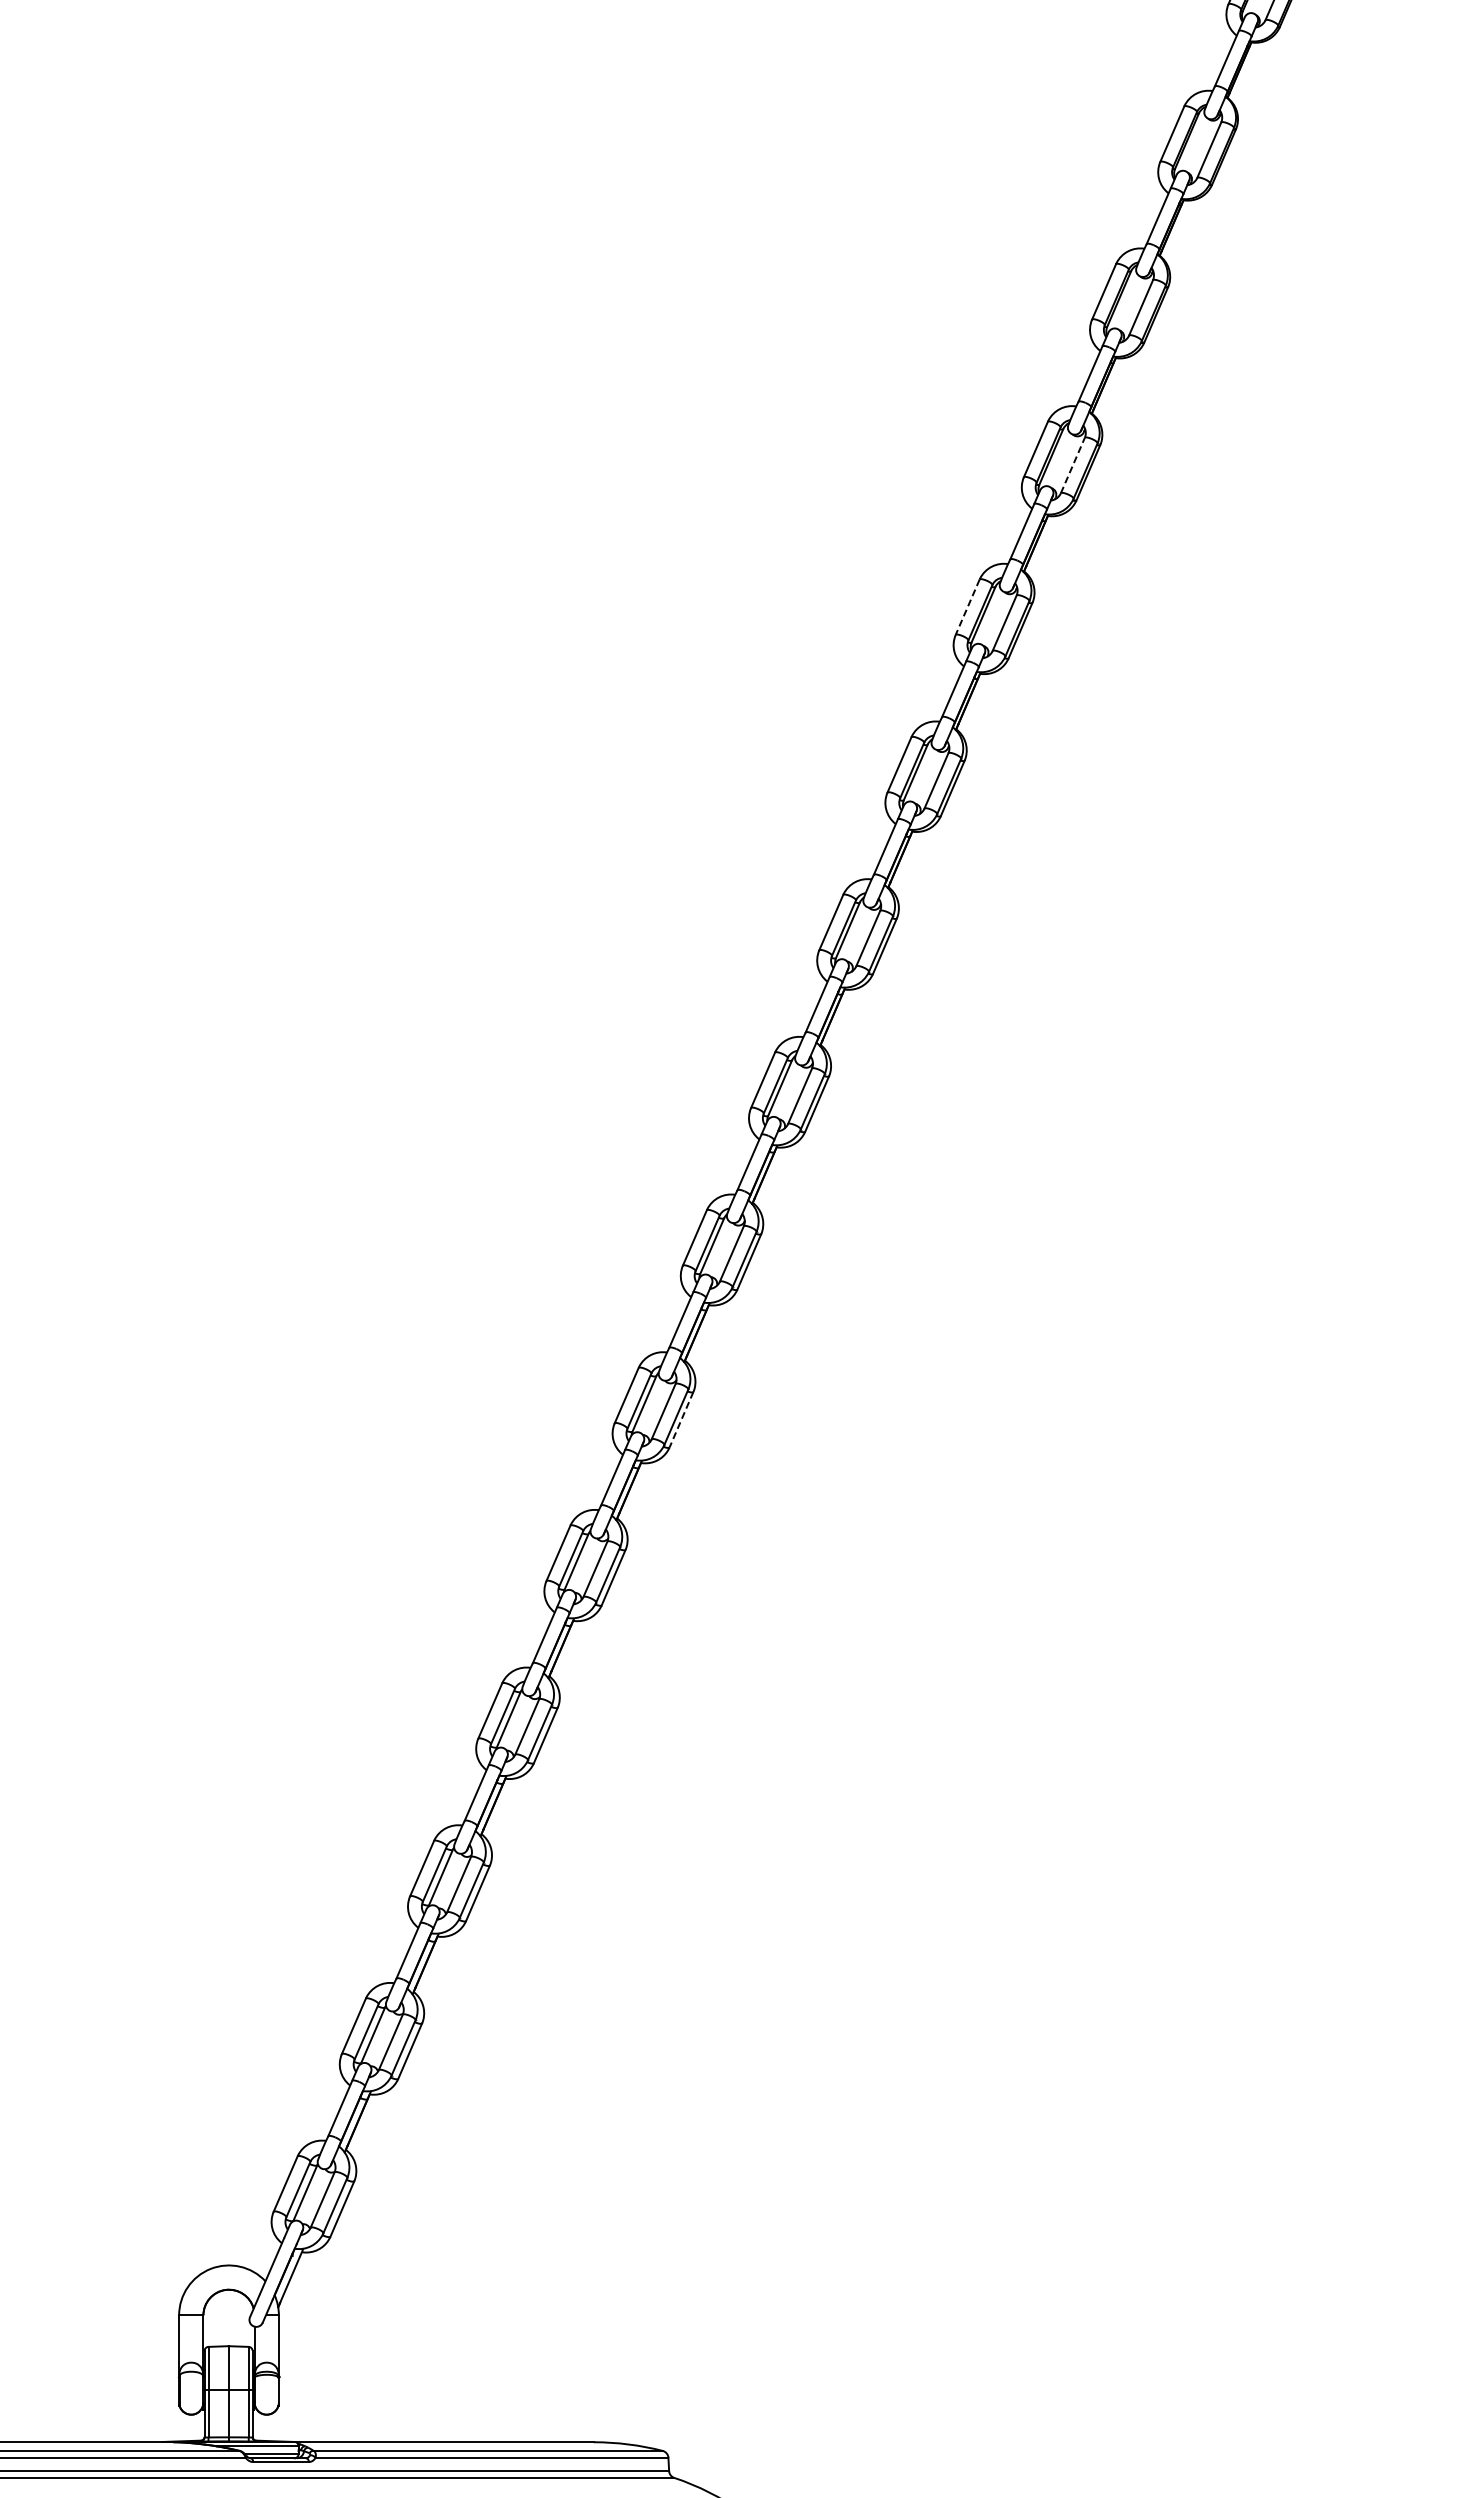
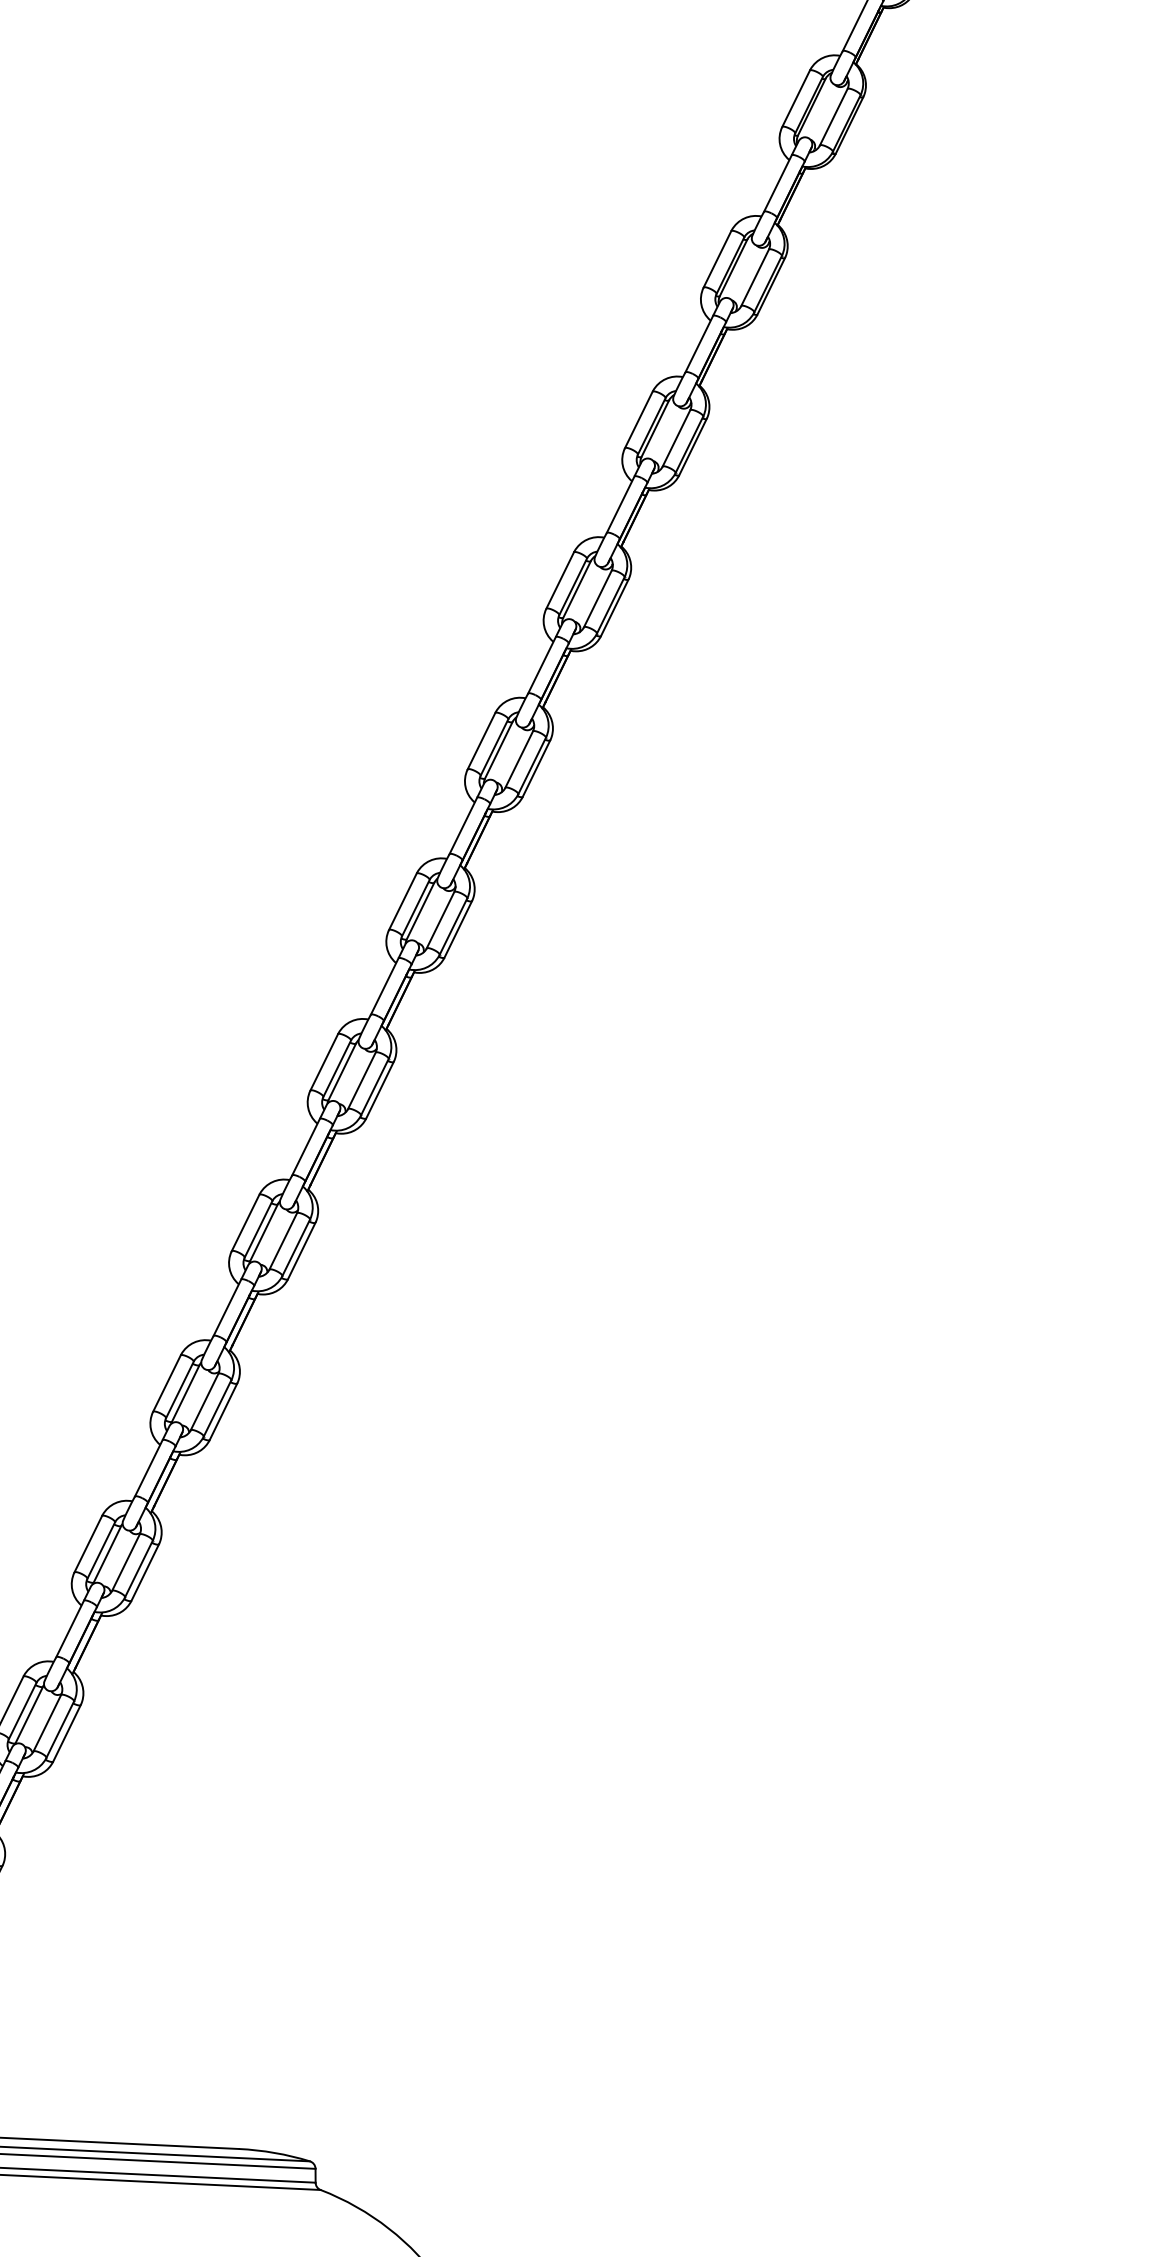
line: (1073, 465) -> (834, 117), dashed -> solid
line: (967, 607) -> (717, 259), dashed -> solid
line: (681, 1420) -> (380, 1090), dashed -> solid

